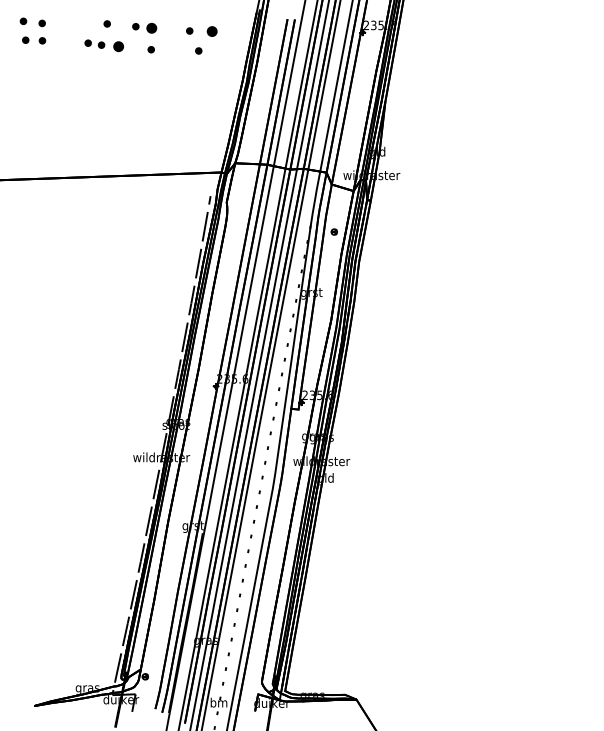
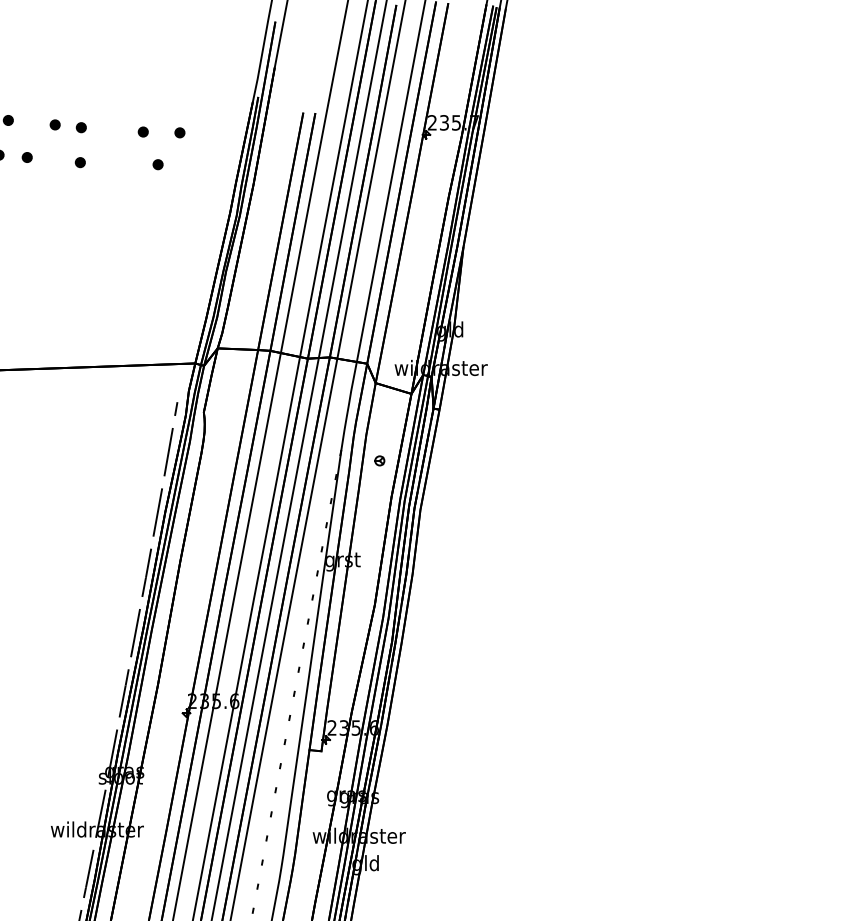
part: (151, 28) -> (80, 127), size x0.62
part: (211, 31) -> (178, 132), size x0.62
part: (118, 46) -> (26, 157), size x0.62

